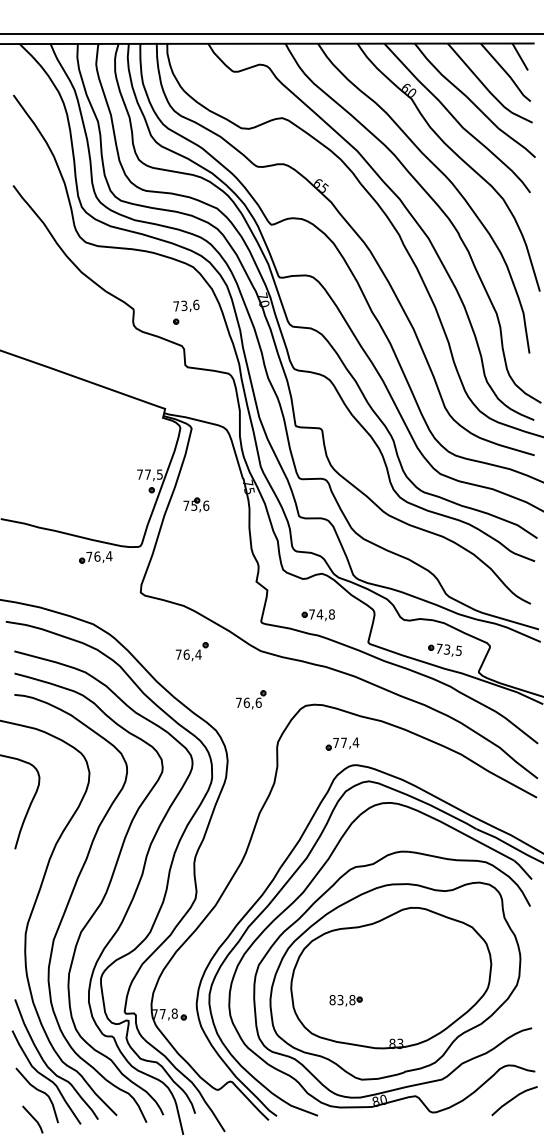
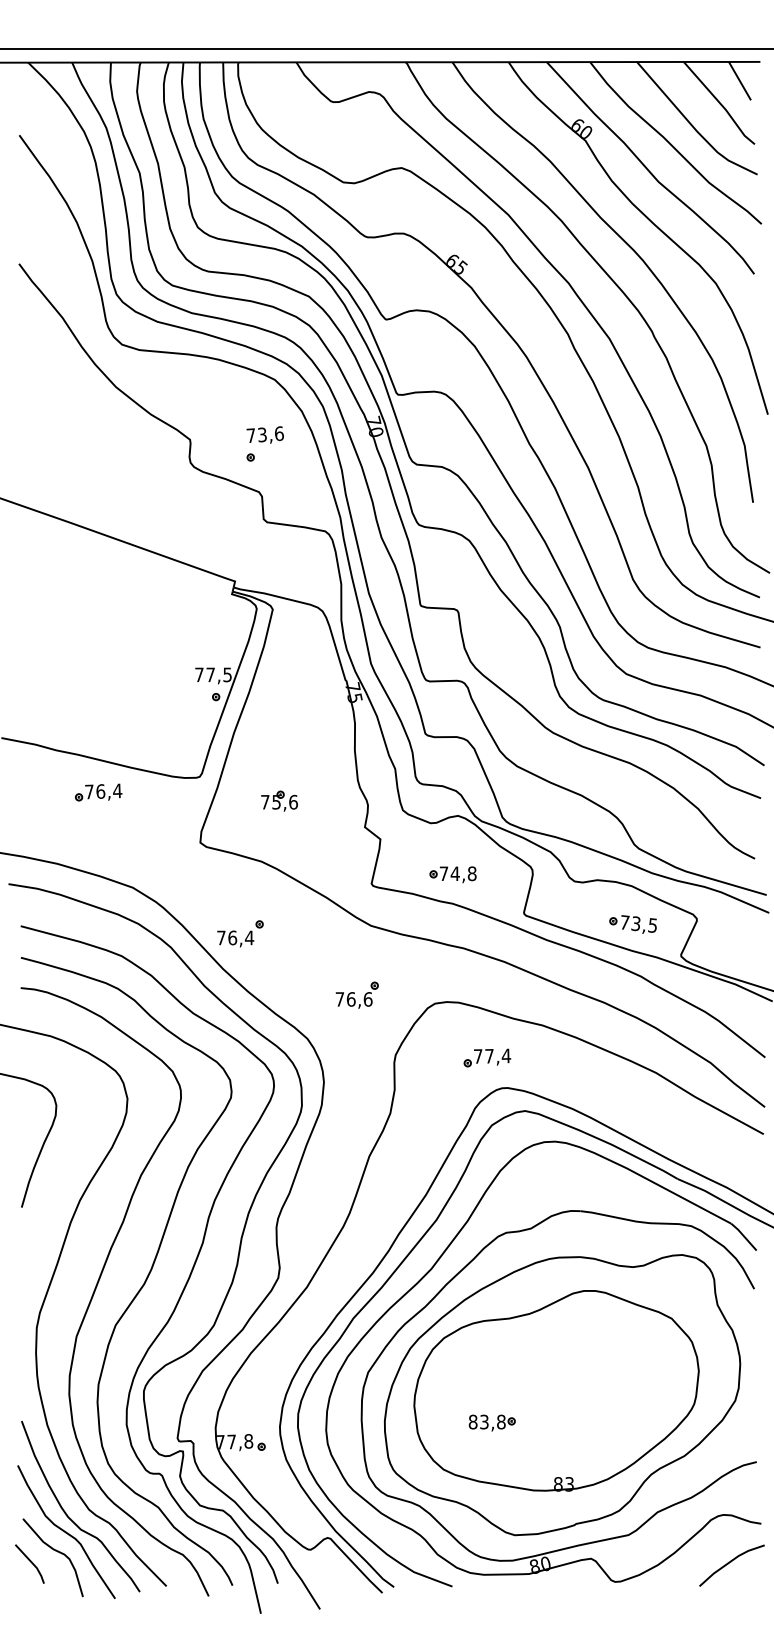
part: (196, 504) -> (279, 800), moved
part: (95, 557) -> (98, 792), moved
part: (192, 651) -> (240, 933), moved
line: (33, 1118) -> (30, 1562), moved

